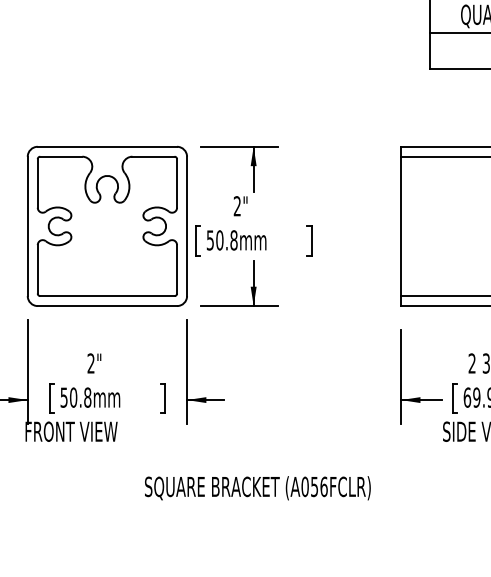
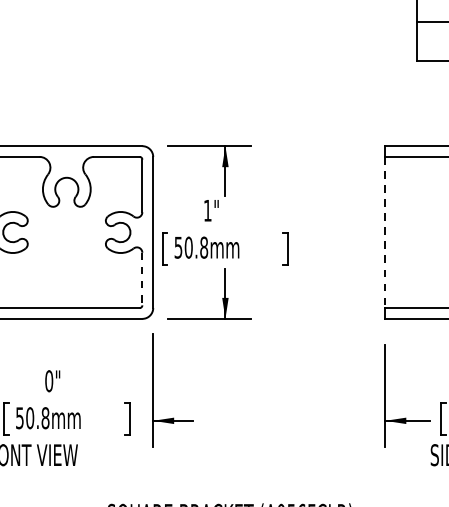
text: (236, 206) -> (206, 210), 2" -> 1"
line: (401, 226) -> (385, 232), solid -> dashed
line: (177, 269) -> (142, 279), solid -> dashed
text: (90, 363) -> (48, 381), 2" -> 0"

